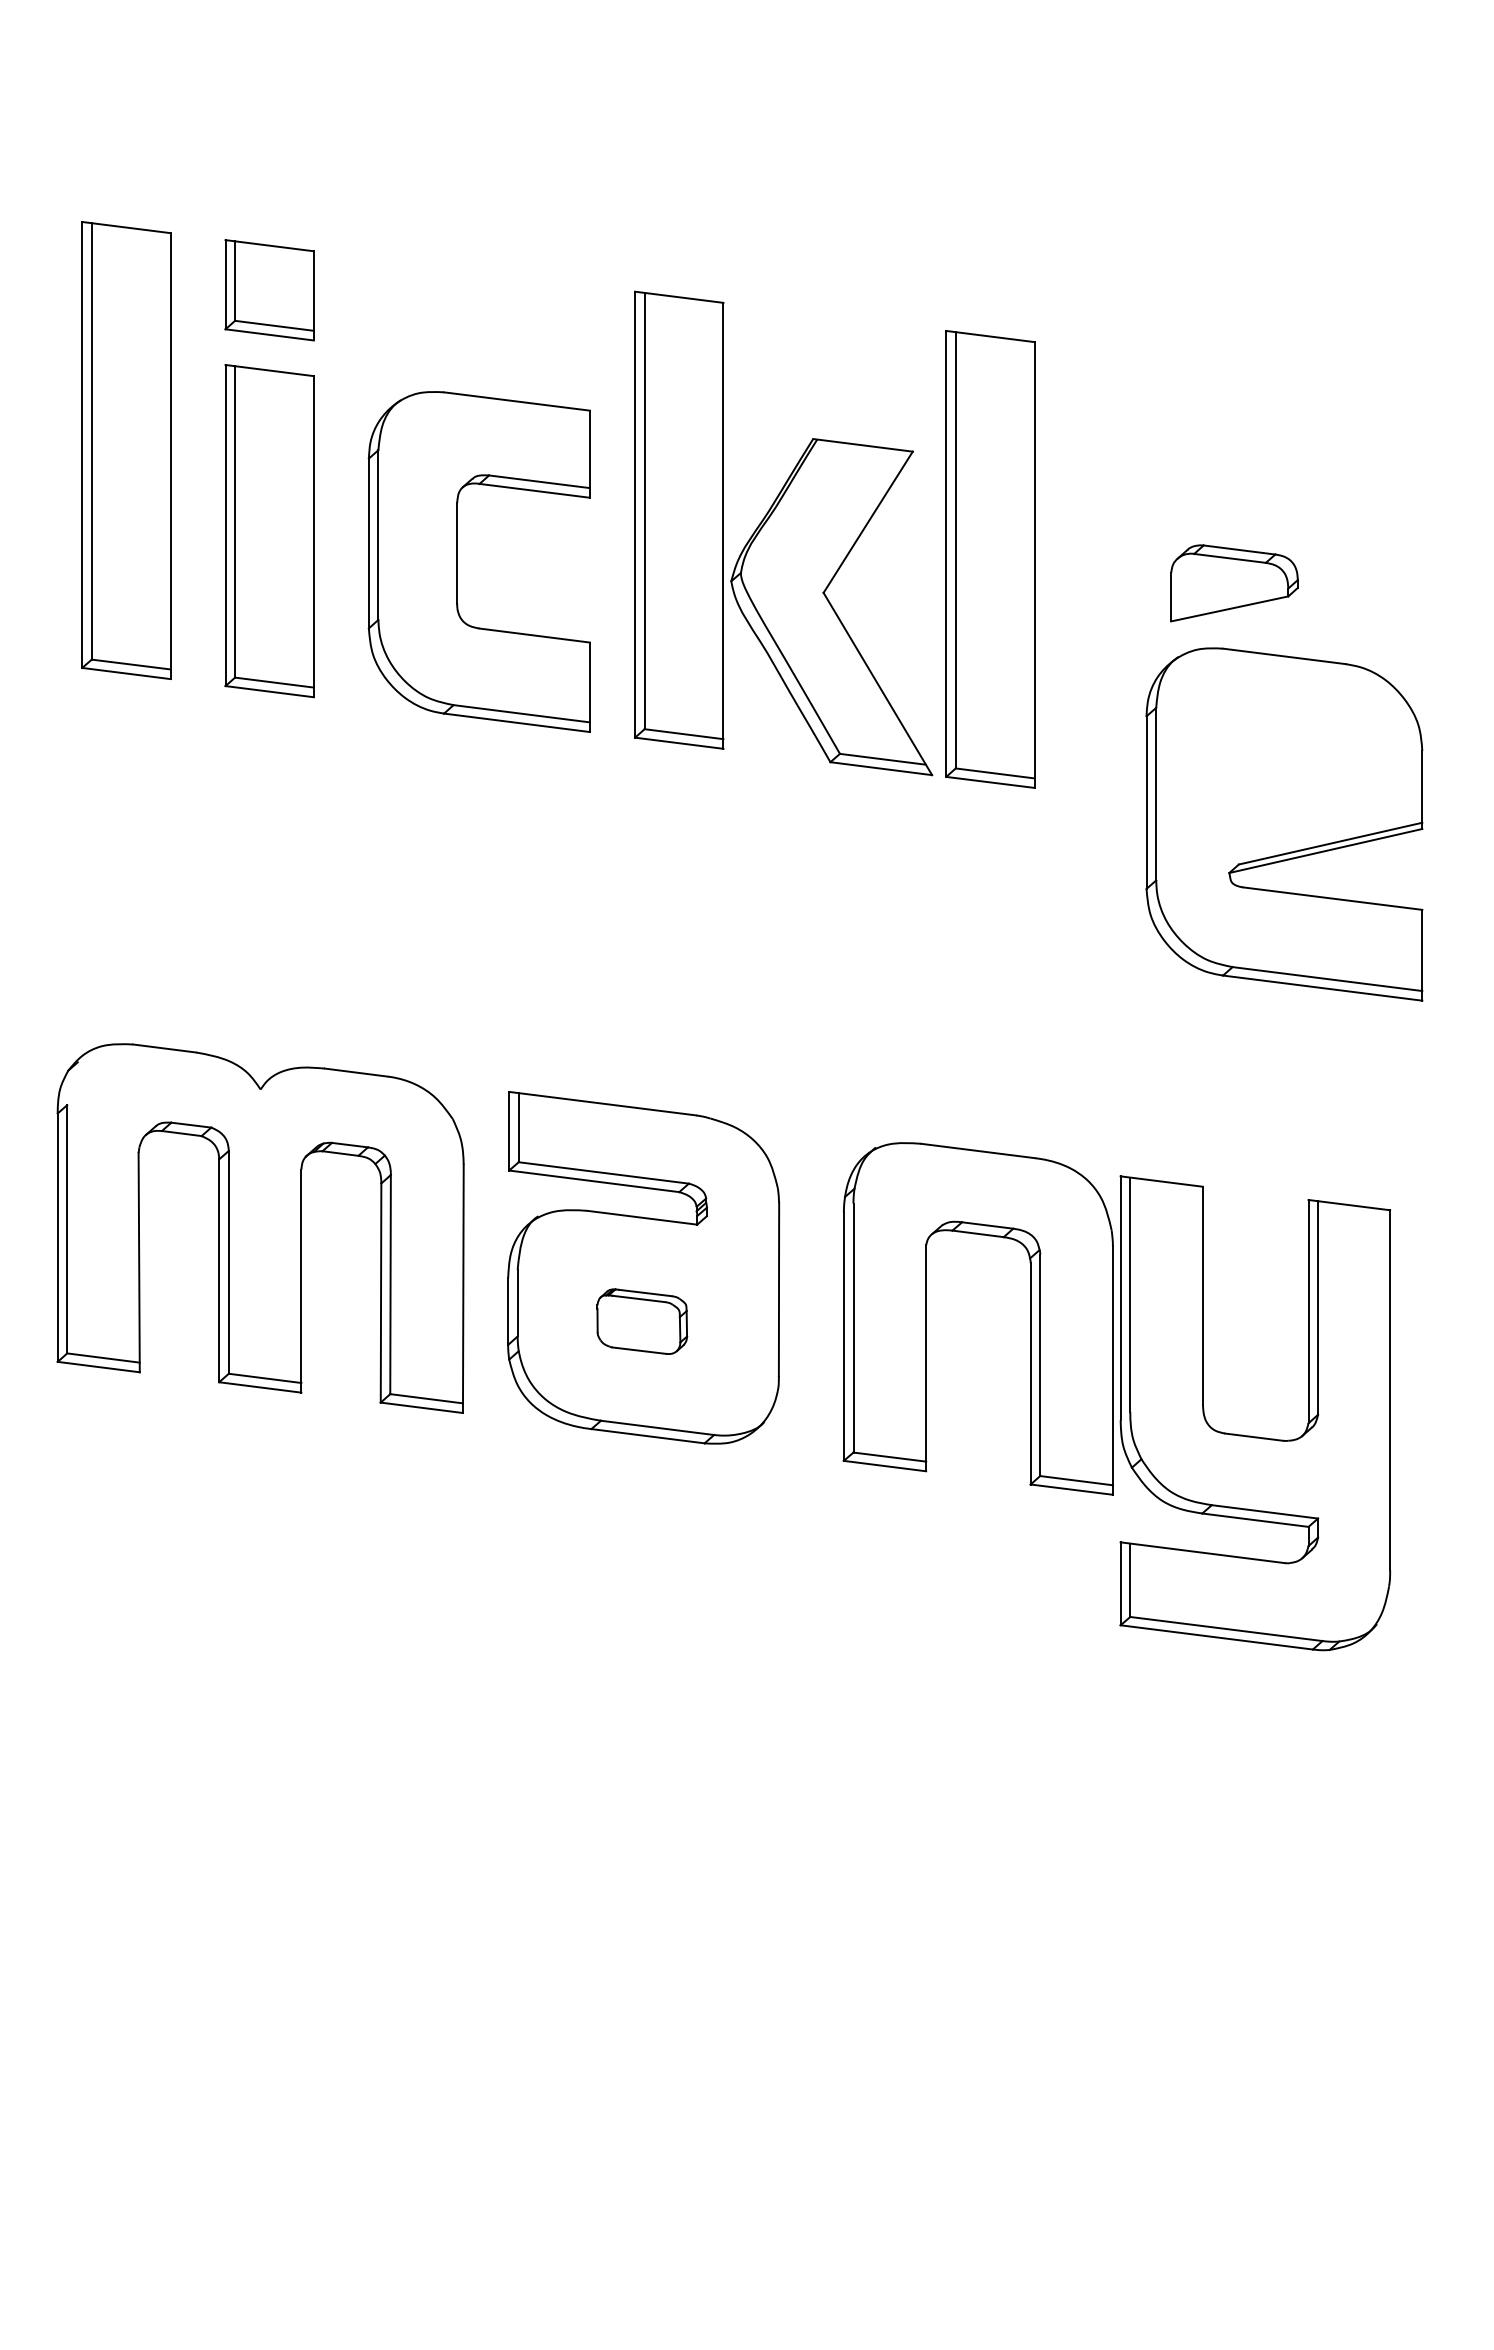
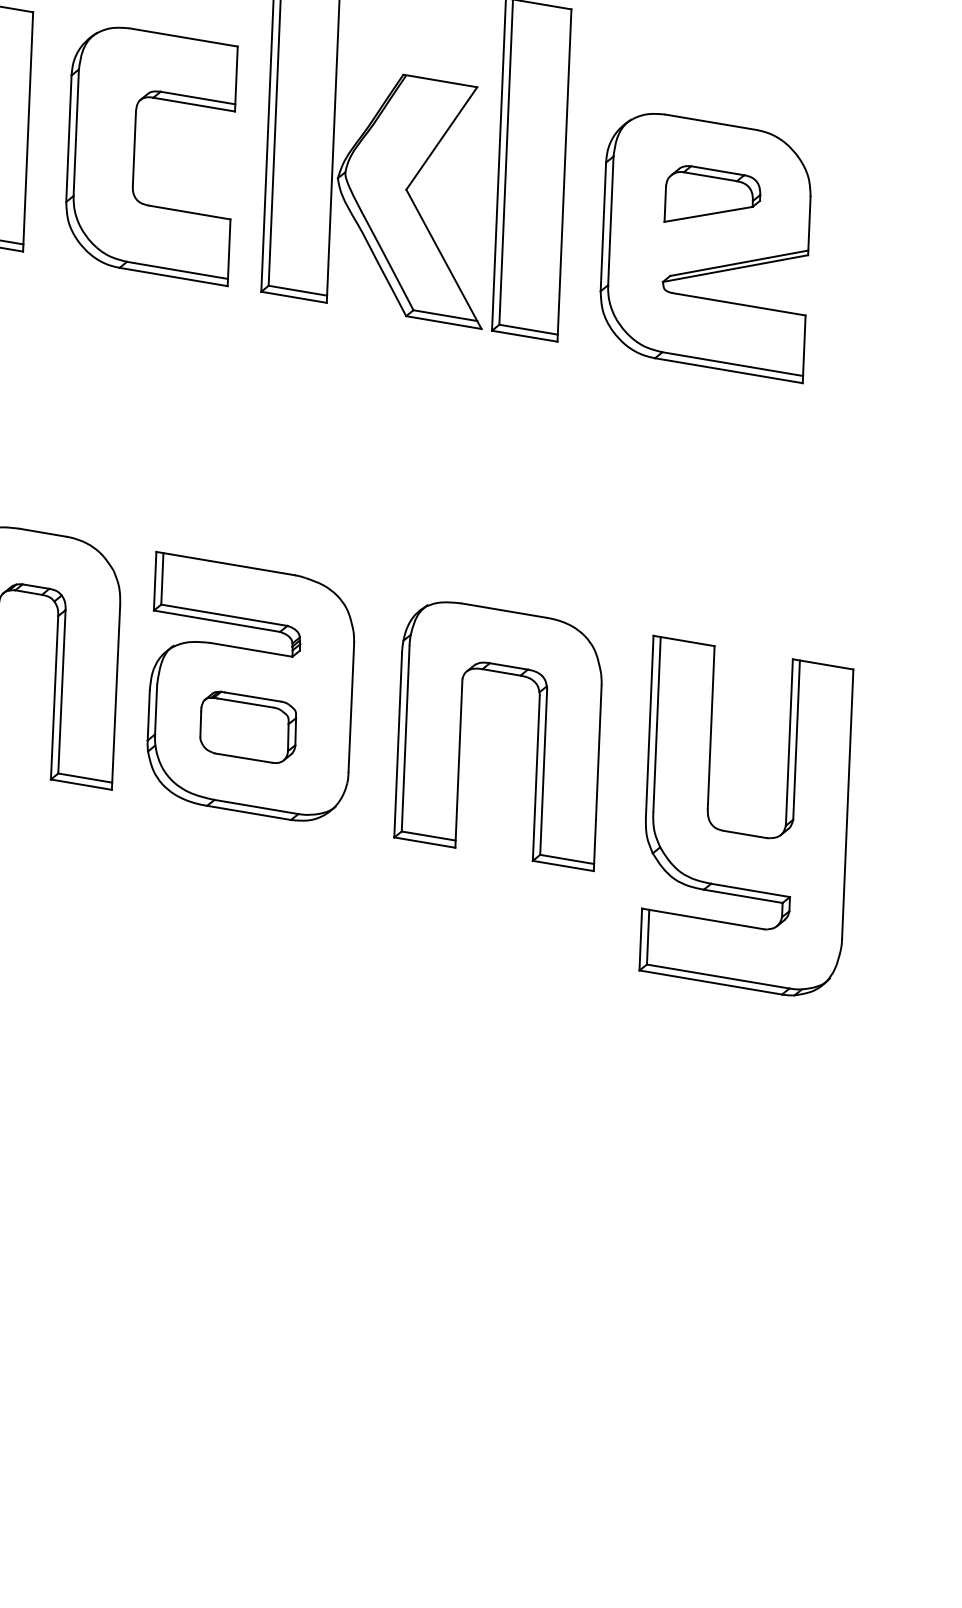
part: (1284, 824) -> (705, 247), moved
part: (642, 1321) -> (248, 727), size x1.43
part: (1250, 1435) -> (742, 833), moved

